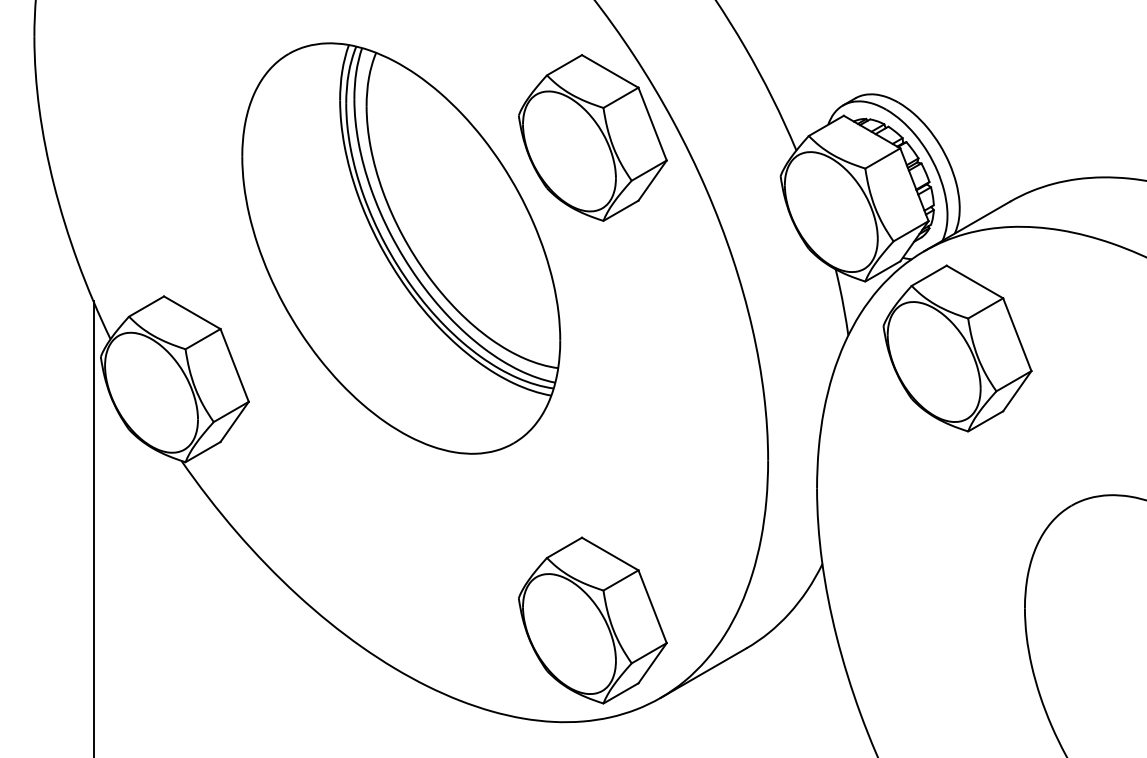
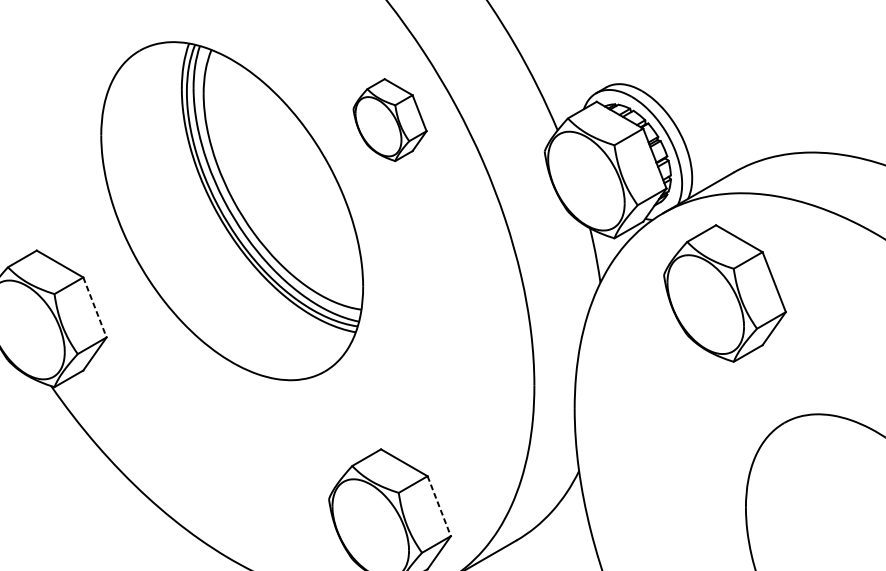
part: (592, 137) -> (389, 119), size x0.6
part: (957, 348) -> (724, 293), moved
line: (234, 365) -> (94, 307), solid -> dashed
line: (652, 607) -> (439, 506), solid -> dashed

